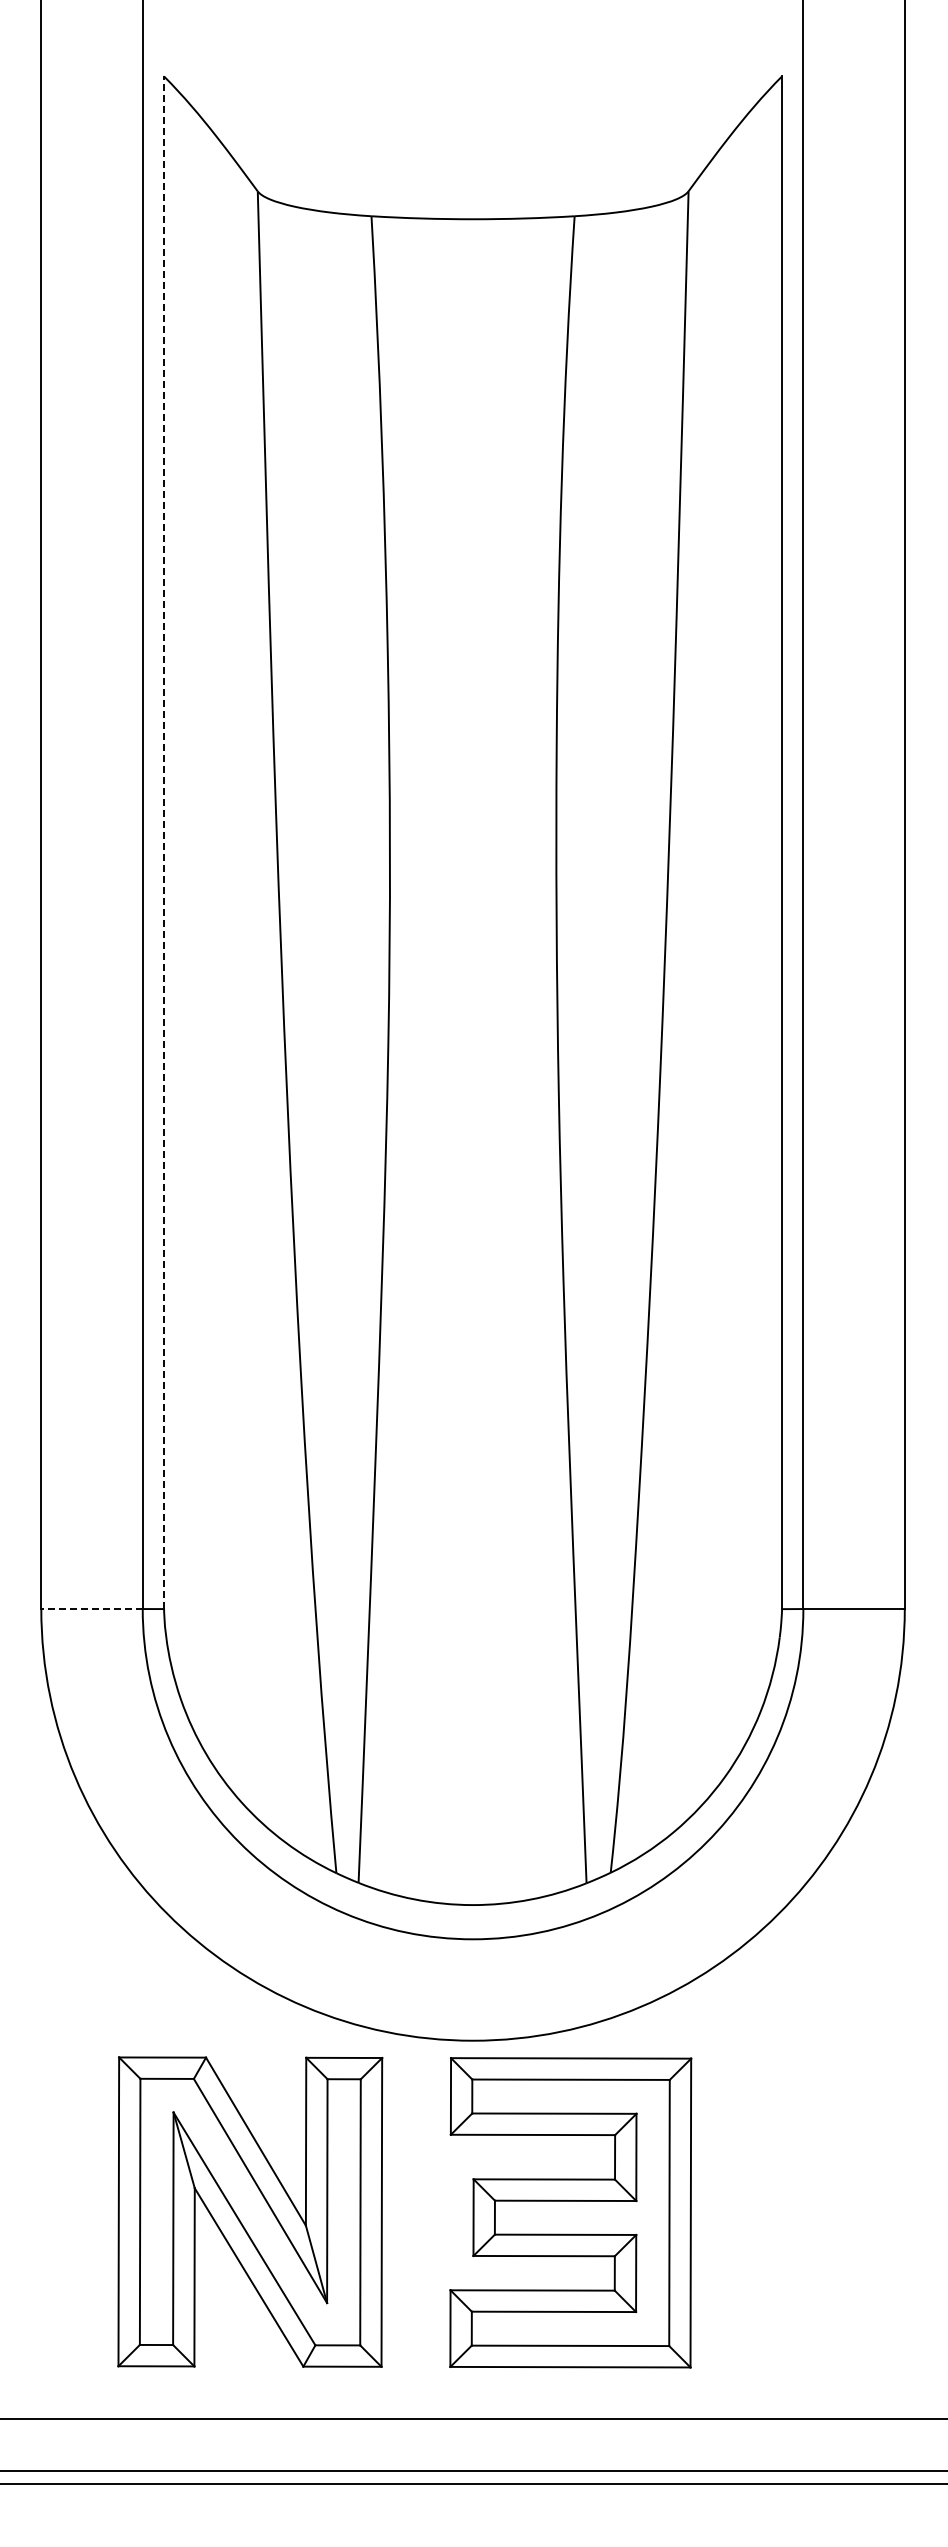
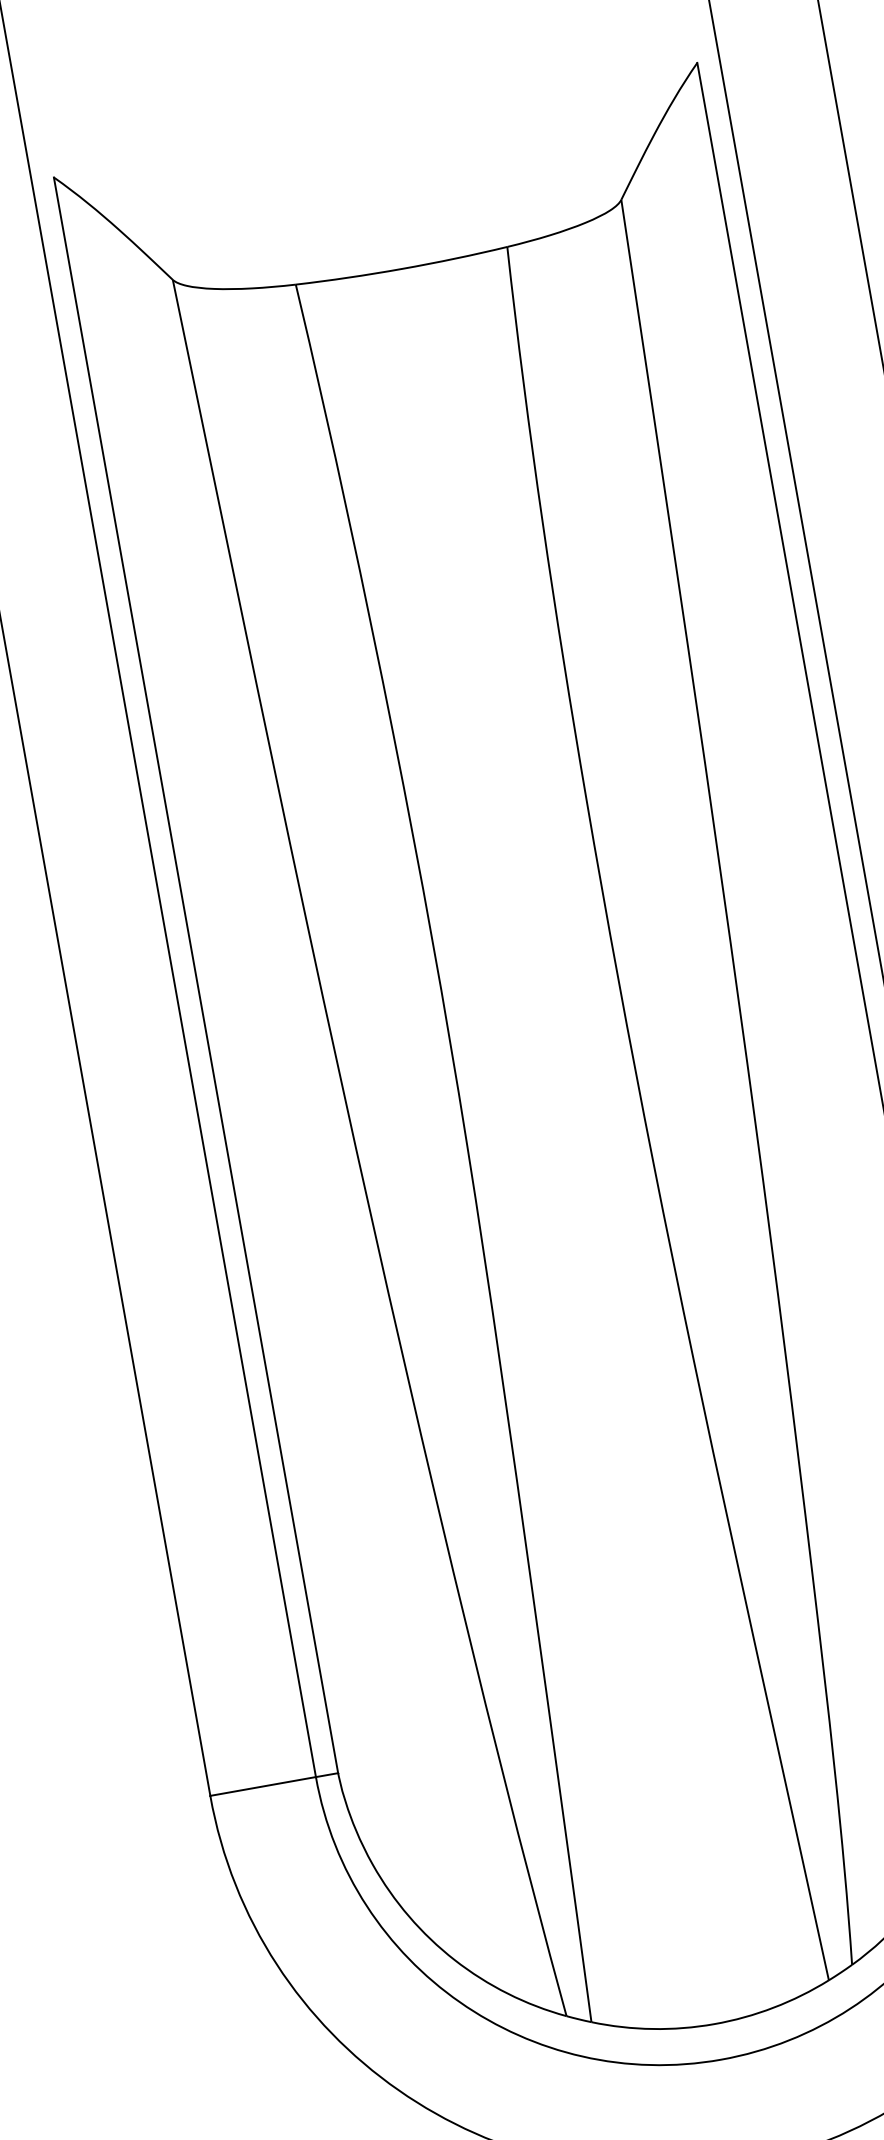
line: (164, 842) -> (196, 975), dashed -> solid
line: (92, 1609) -> (263, 1786), dashed -> solid

